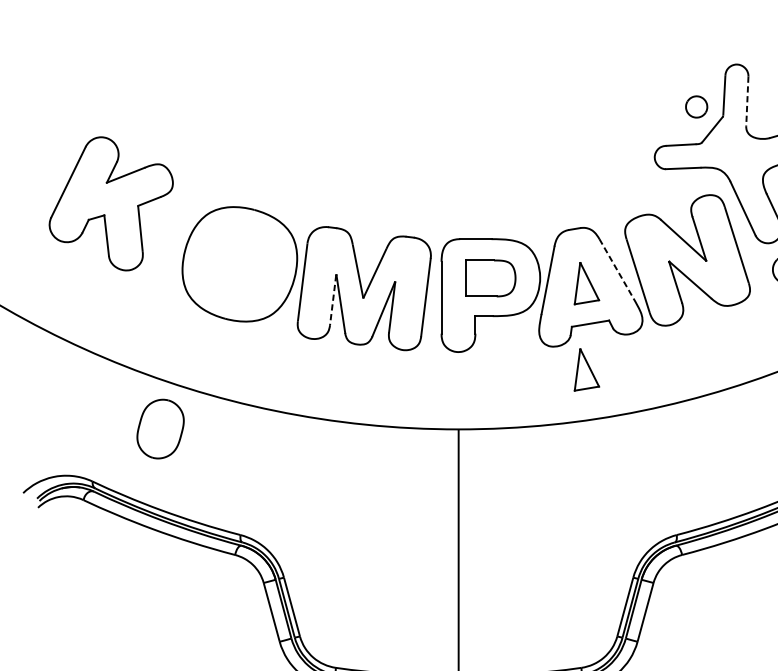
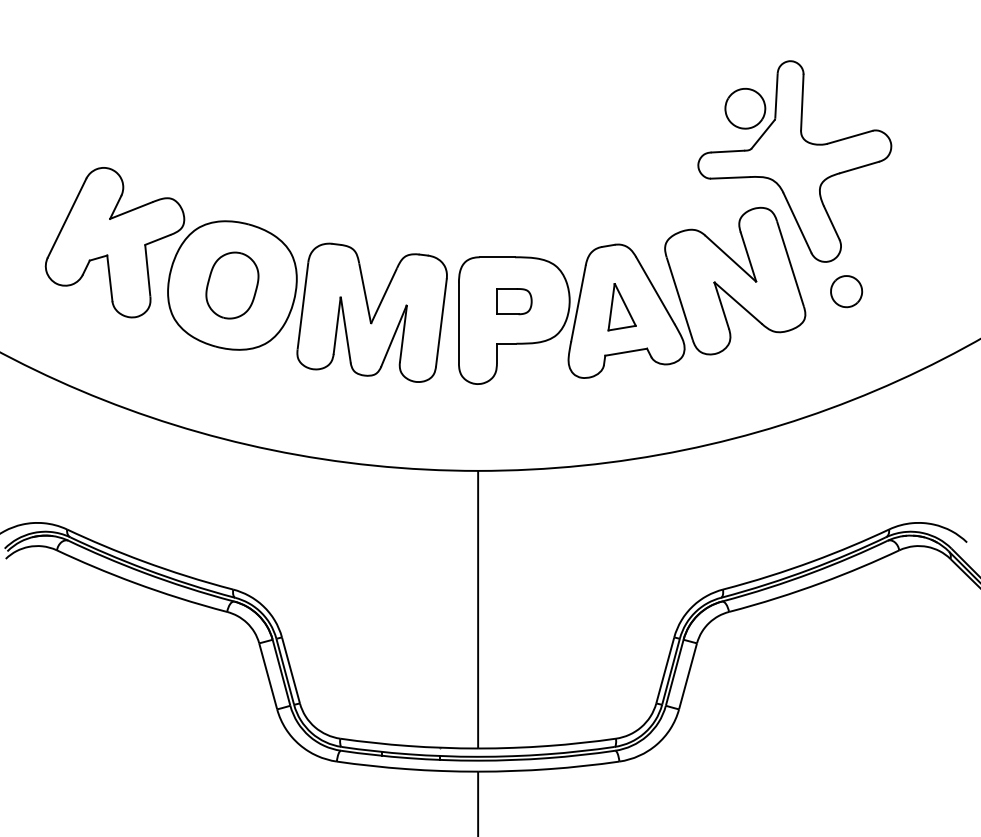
line: (747, 101) -> (802, 102), dashed -> solid
part: (696, 106) -> (745, 108), size x1.67
part: (110, 203) -> (114, 242), moved
line: (616, 268) -> (655, 290), dashed -> solid
part: (491, 278) -> (514, 301), size x0.62
line: (333, 300) -> (337, 326), dashed -> solid
part: (586, 370) -> (621, 404), removed
part: (160, 429) -> (232, 285), moved

